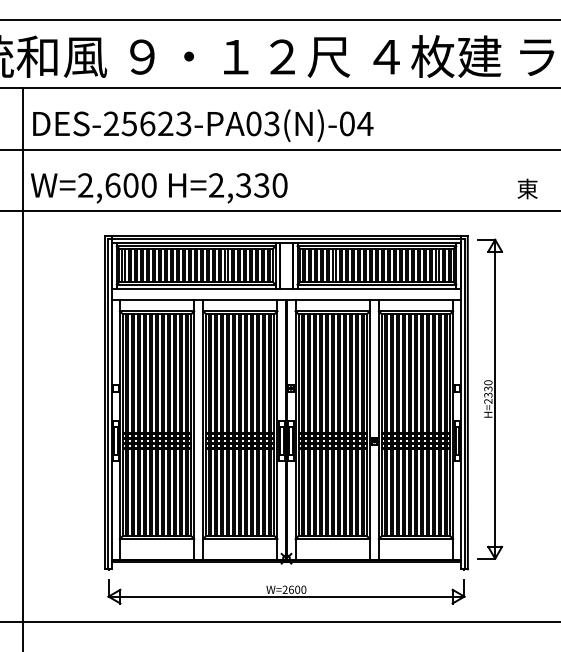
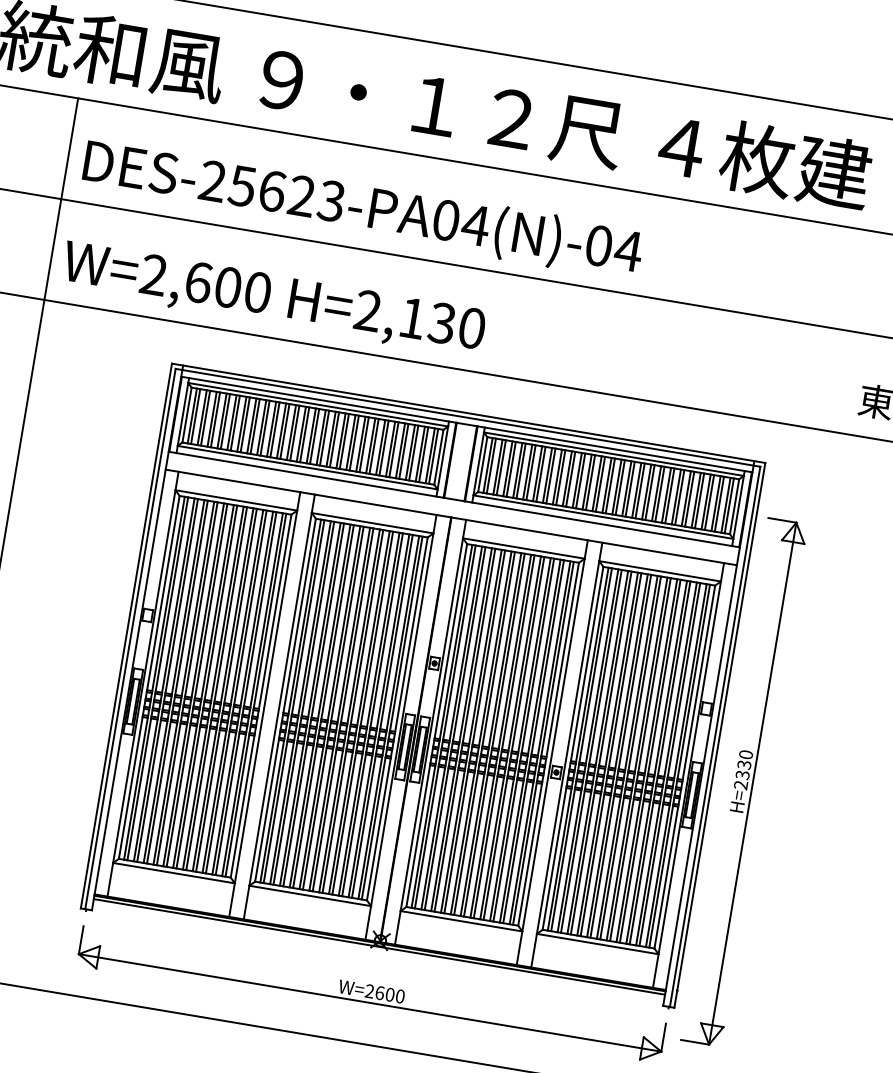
text: (271, 123) -> (475, 224), DES-25623-PA03(N)-04 -> DES-25623-PA04(N)-04
text: (243, 185) -> (412, 318), H=2,330 -> H=2,130
part: (490, 398) -> (745, 781), moved

